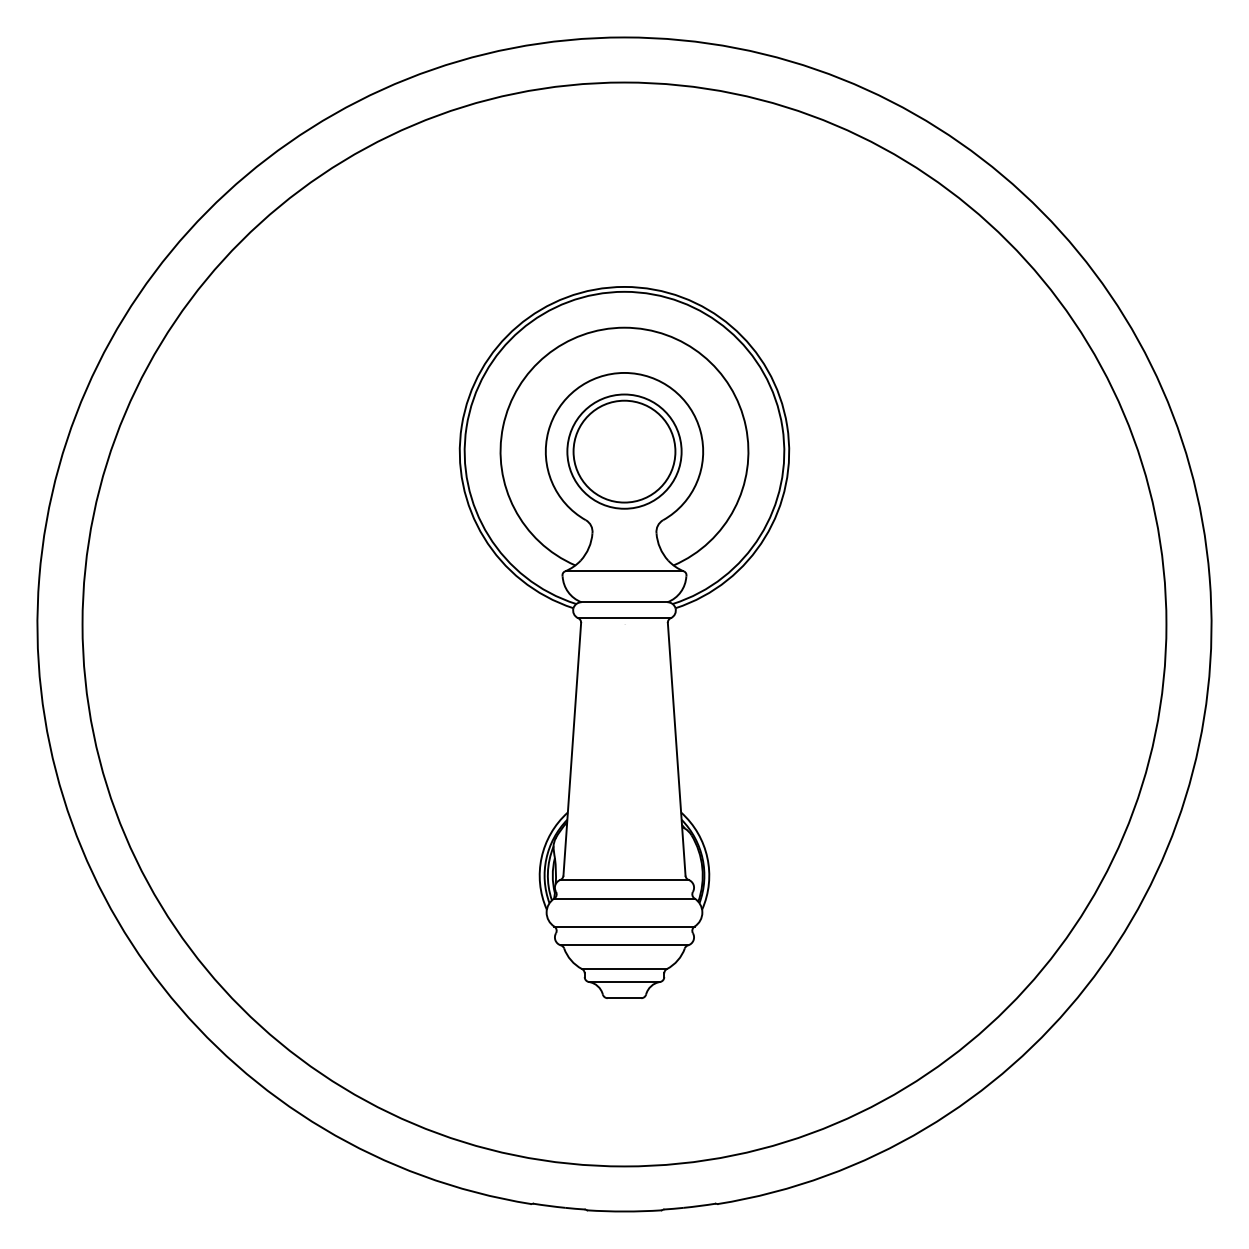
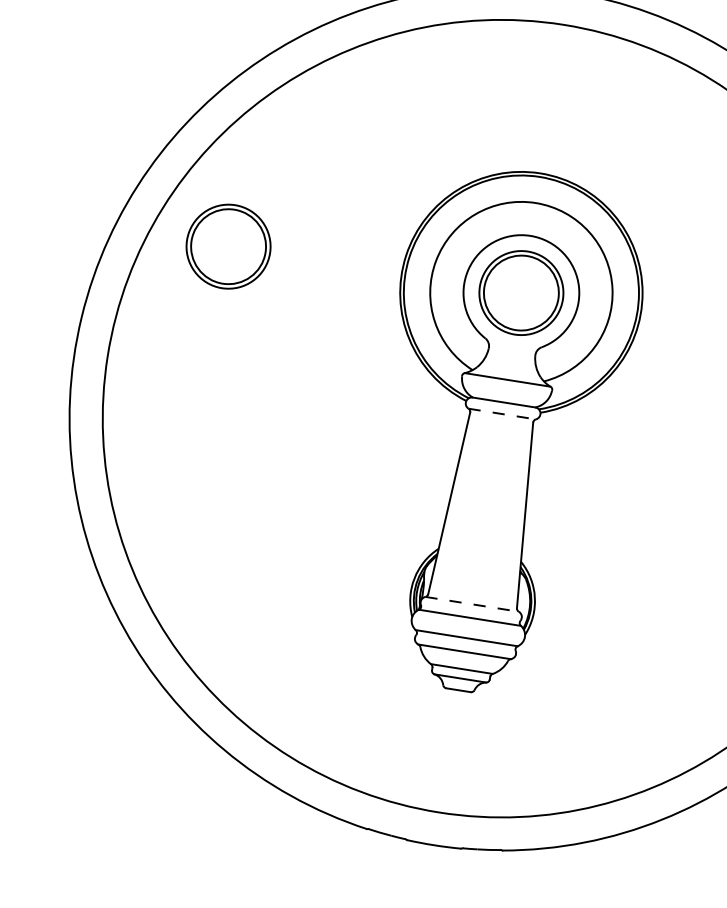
part: (221, 451) -> (228, 246), added
line: (624, 618) -> (502, 414), solid -> dashed
line: (624, 879) -> (472, 603), solid -> dashed

